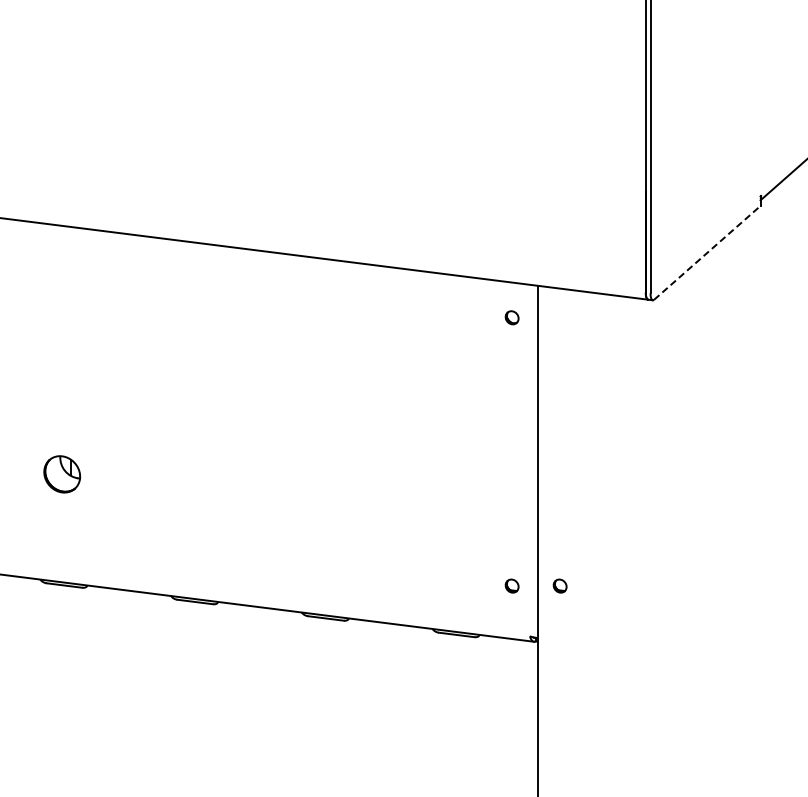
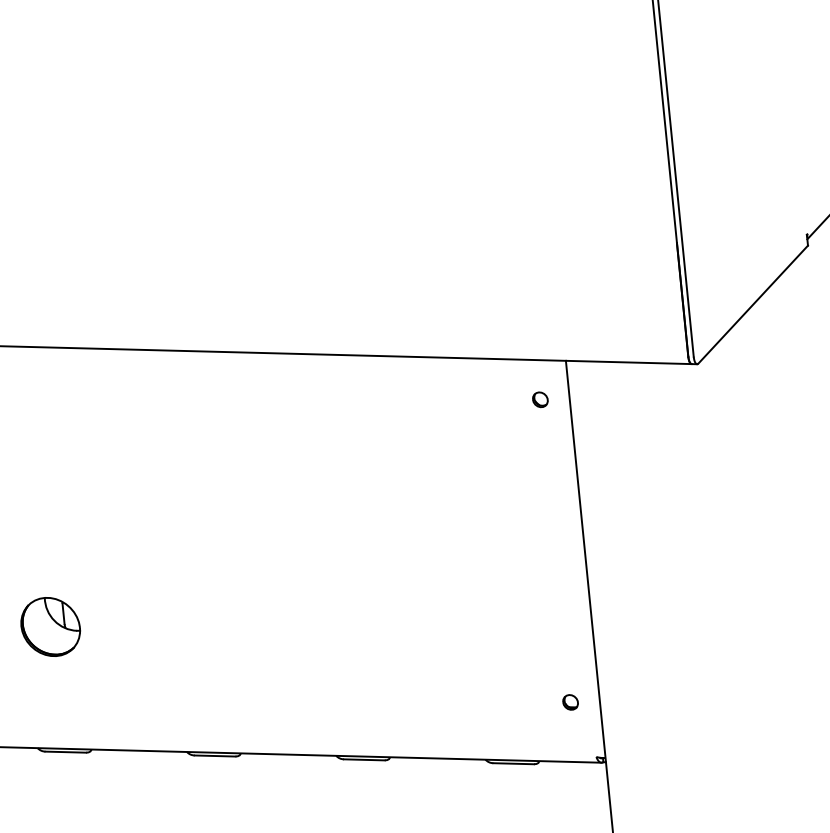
line: (707, 252) -> (753, 304), dashed -> solid
part: (61, 474) -> (49, 627), size x1.43
part: (559, 585) -> (623, 696), removed

